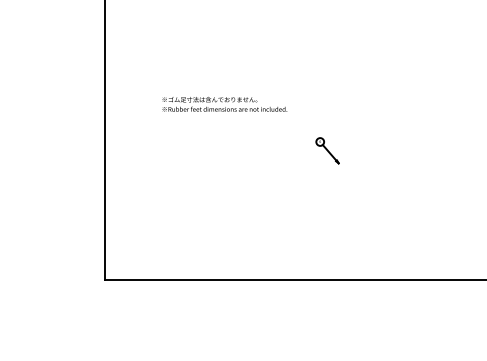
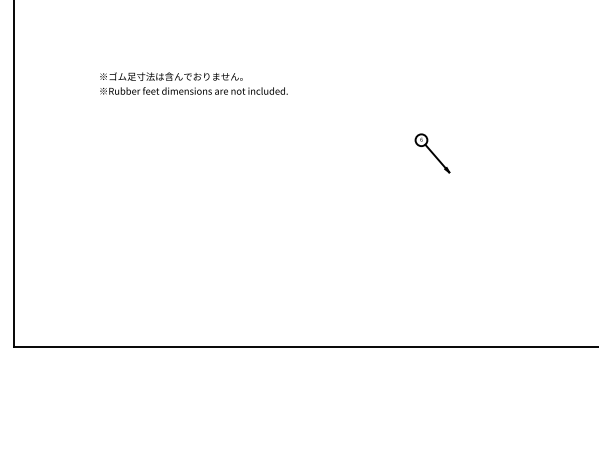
part: (327, 150) -> (432, 153), moved

